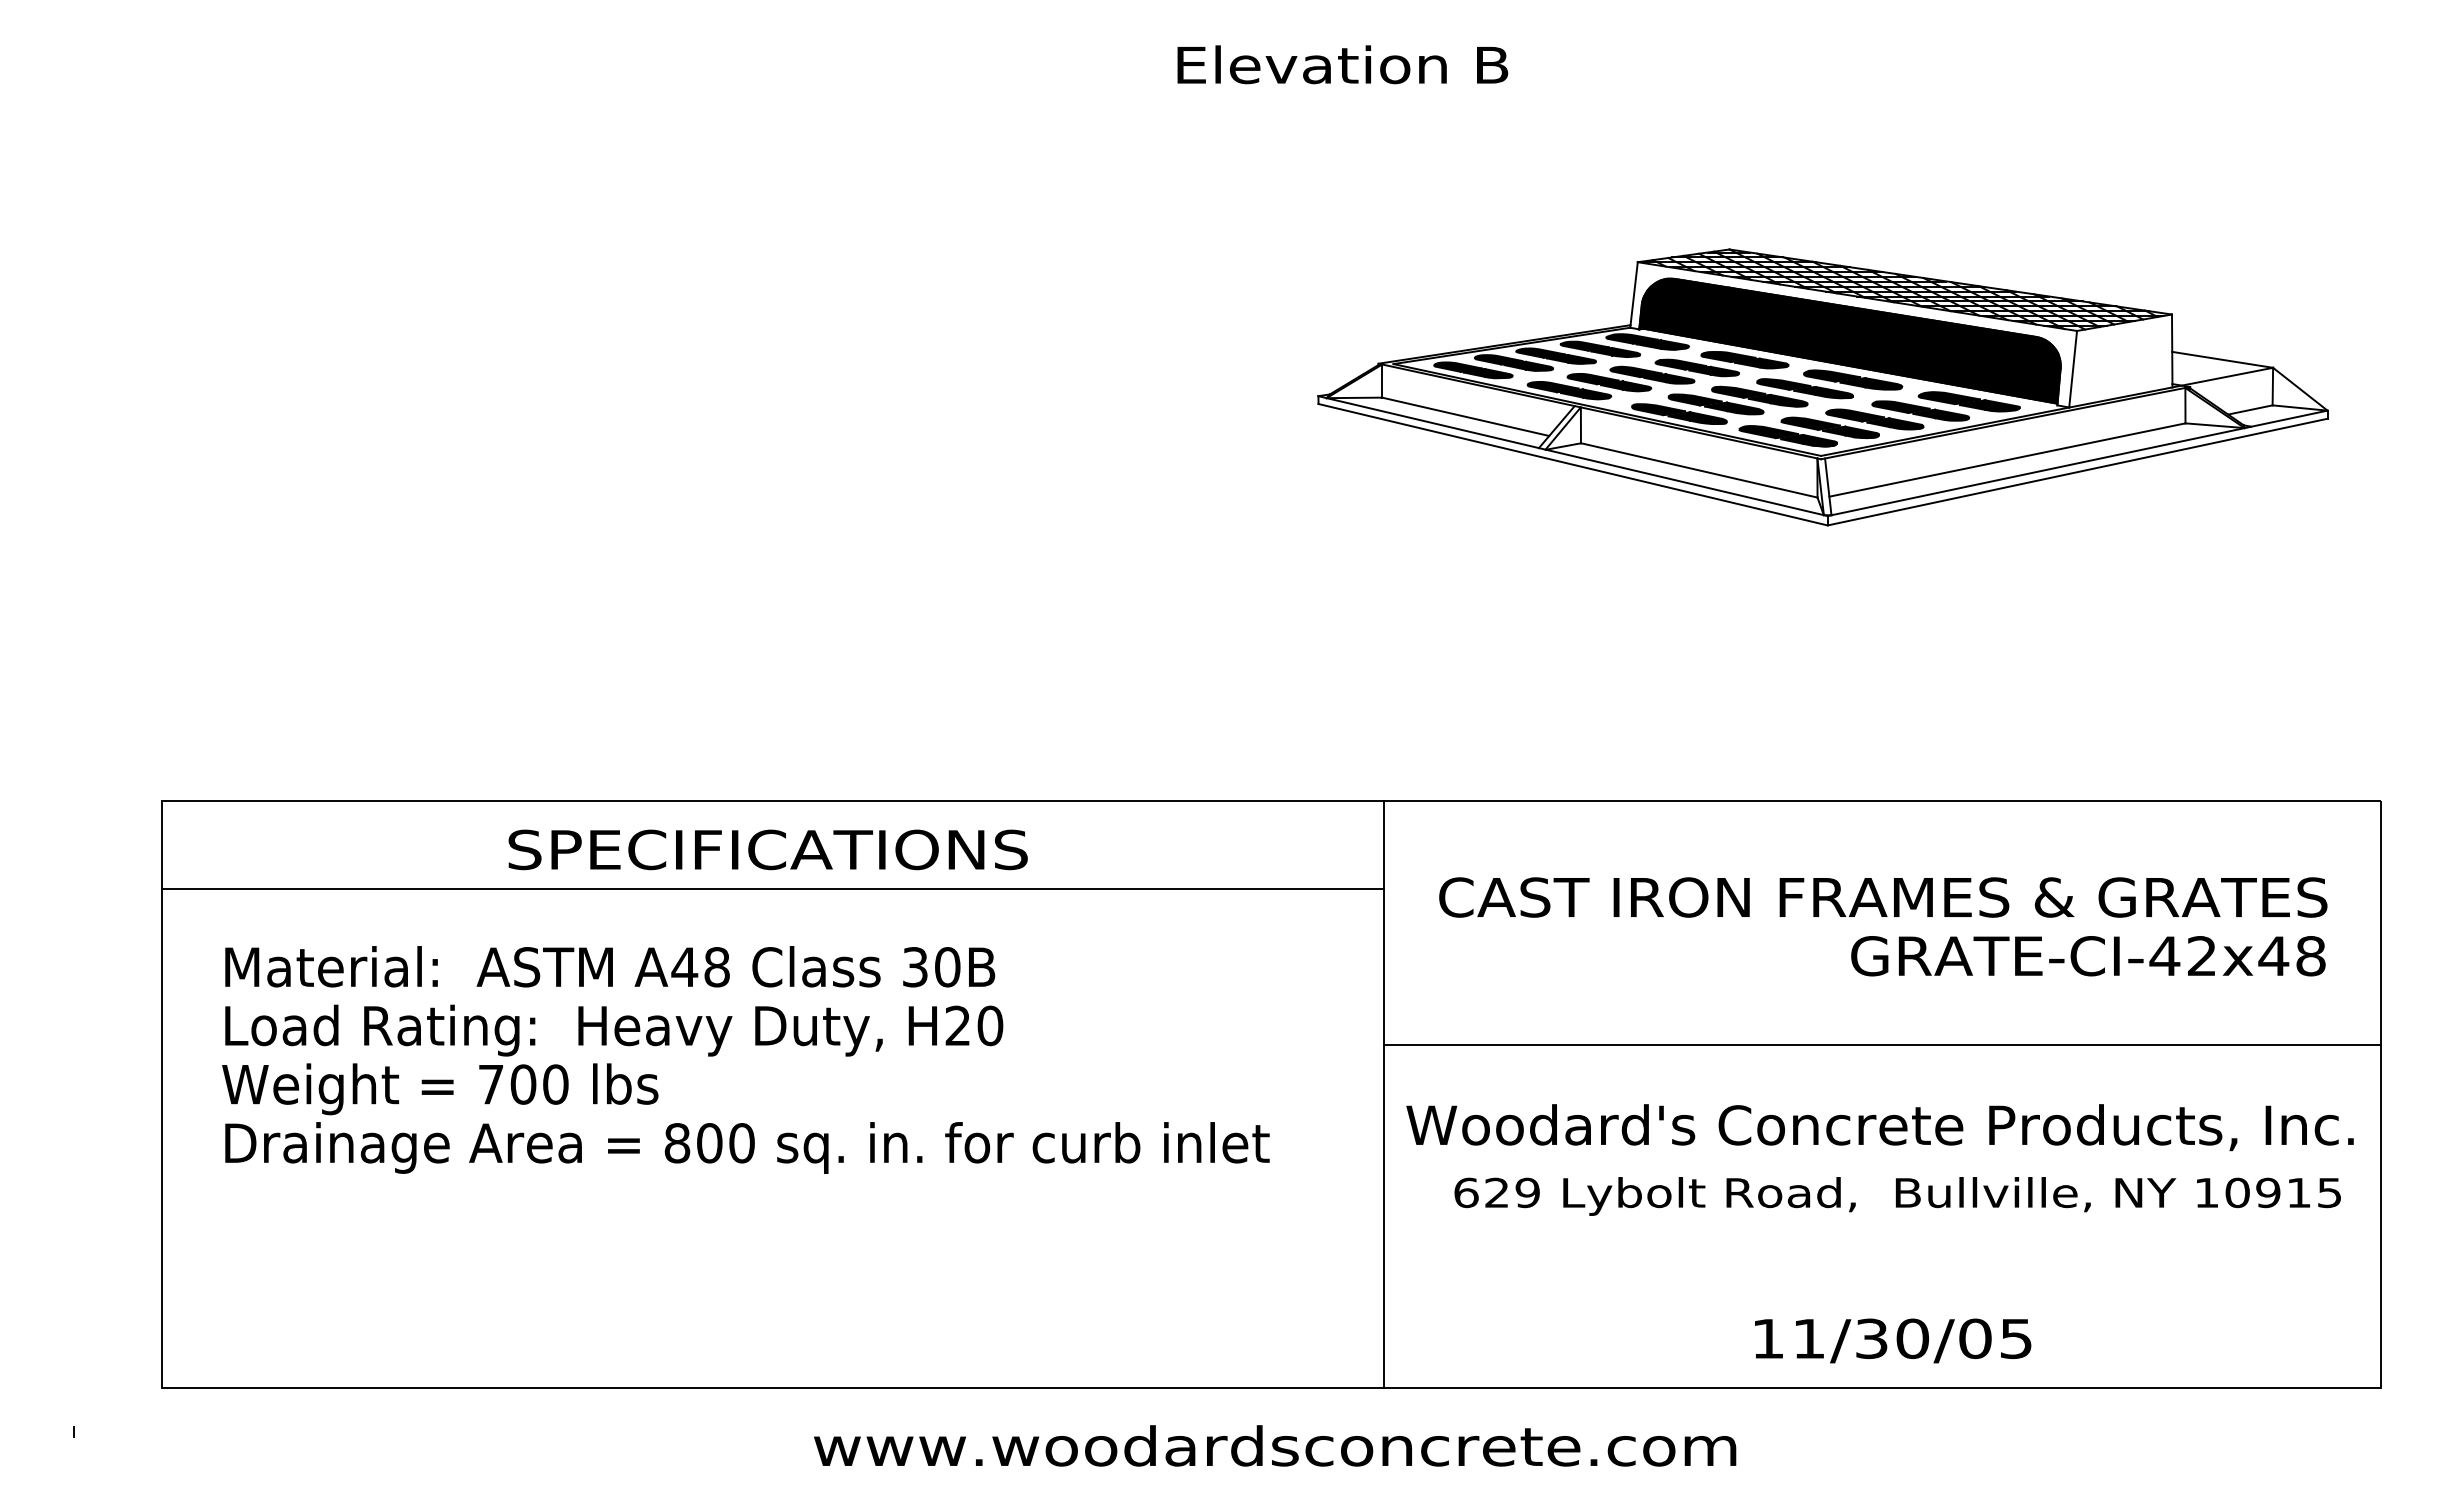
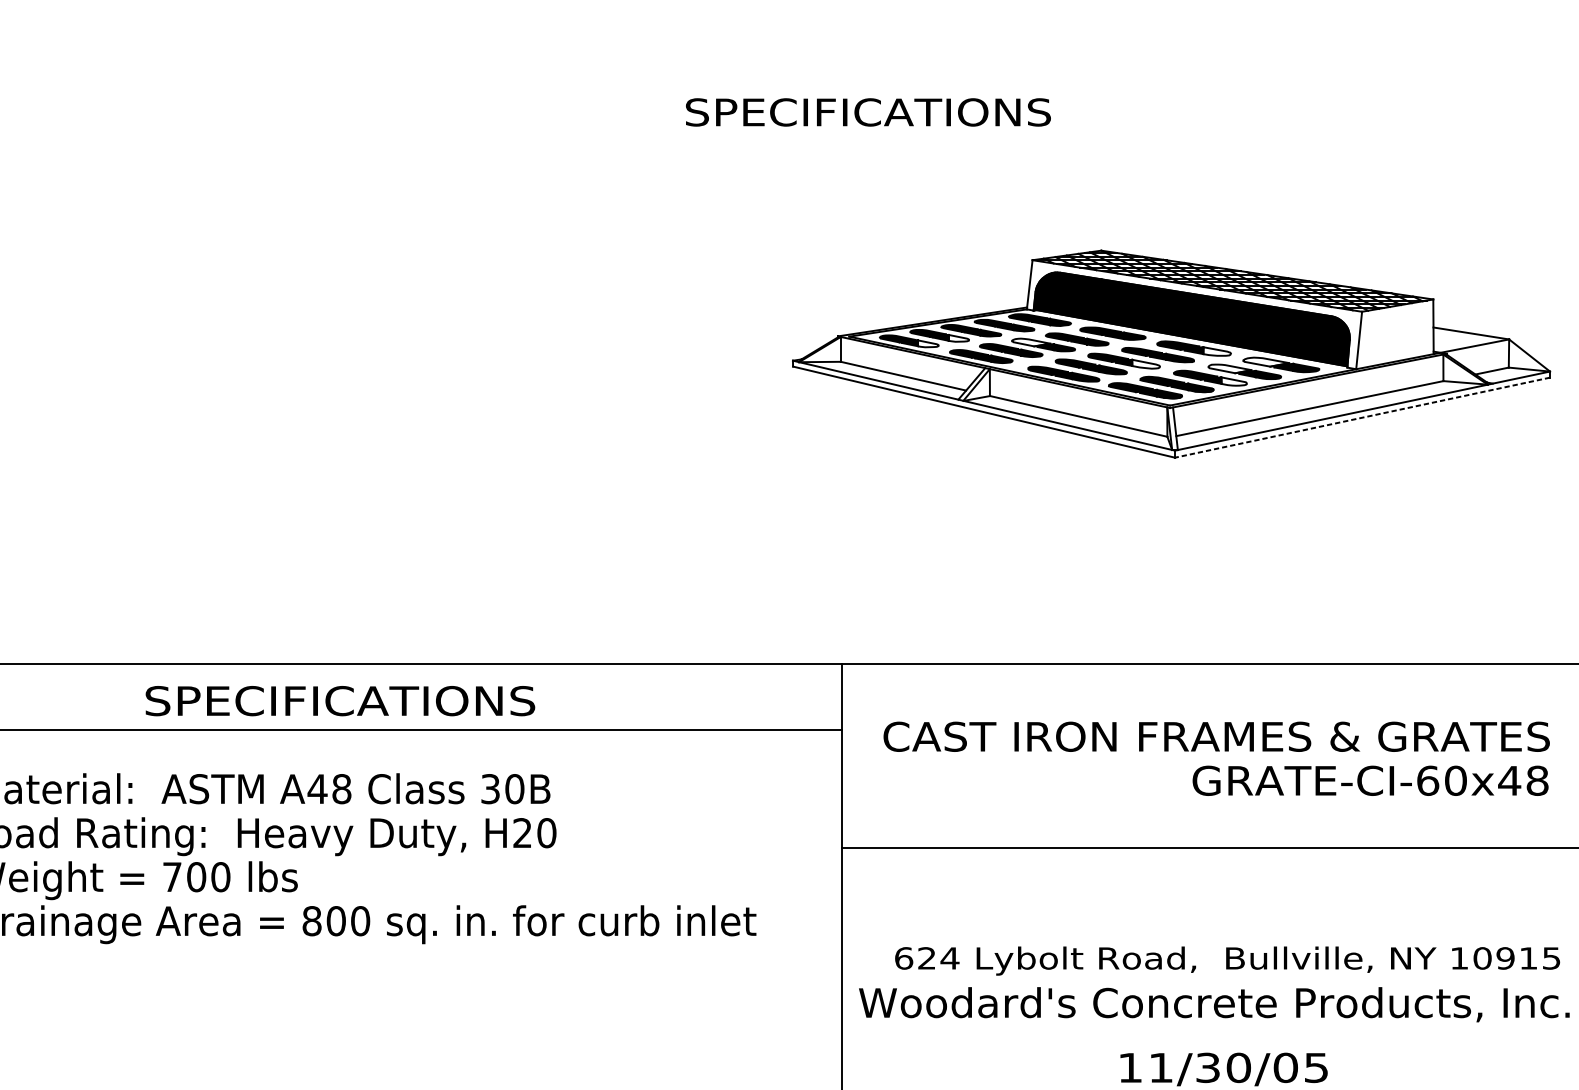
text: (1418, 64) -> (868, 111), Elevation B -> SPECIFICATIONS
fill: (1539, 365) -> (958, 337), removed
fill: (1635, 371) -> (1030, 342), removed
fill: (1498, 373) -> (928, 343), removed
fill: (1883, 383) -> (1216, 351), removed
fill: (1949, 398) -> (1266, 362), removed
fill: (1788, 400) -> (1145, 363), removed
fill: (1900, 406) -> (1229, 368), removed
fill: (1906, 423) -> (1234, 381), removed
line: (2077, 472) -> (1362, 417), solid -> dashed
text: (767, 849) -> (339, 700), moved
text: (2182, 956) -> (1441, 781), GRATE-CI-42x48 -> GRATE-CI-60x48
text: (1879, 1127) -> (1213, 1004), moved
text: (1527, 1192) -> (949, 958), 629 -> 624

